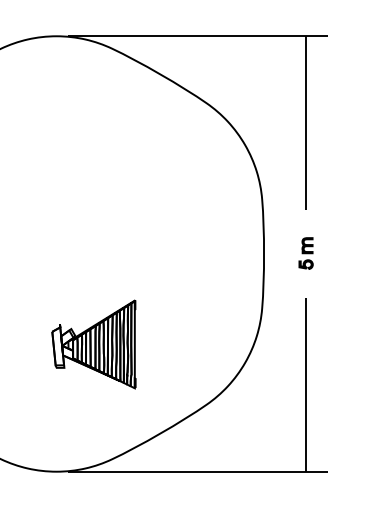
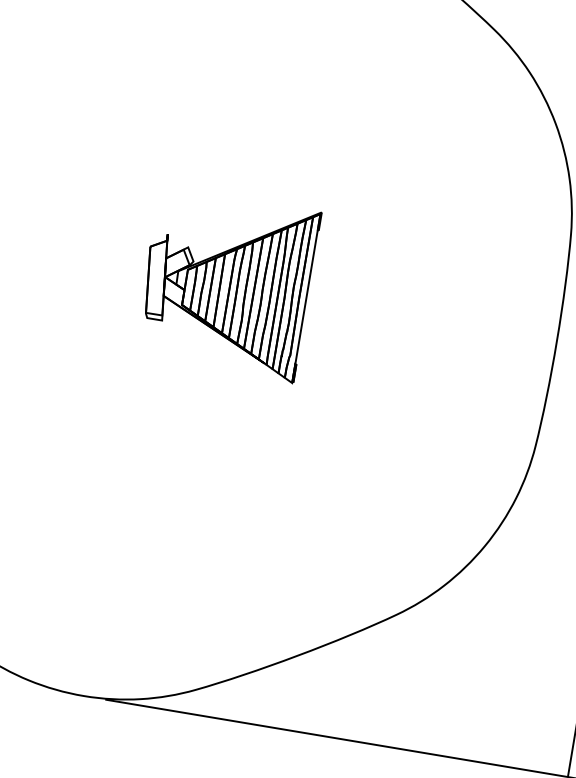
part: (93, 344) -> (226, 284), moved

